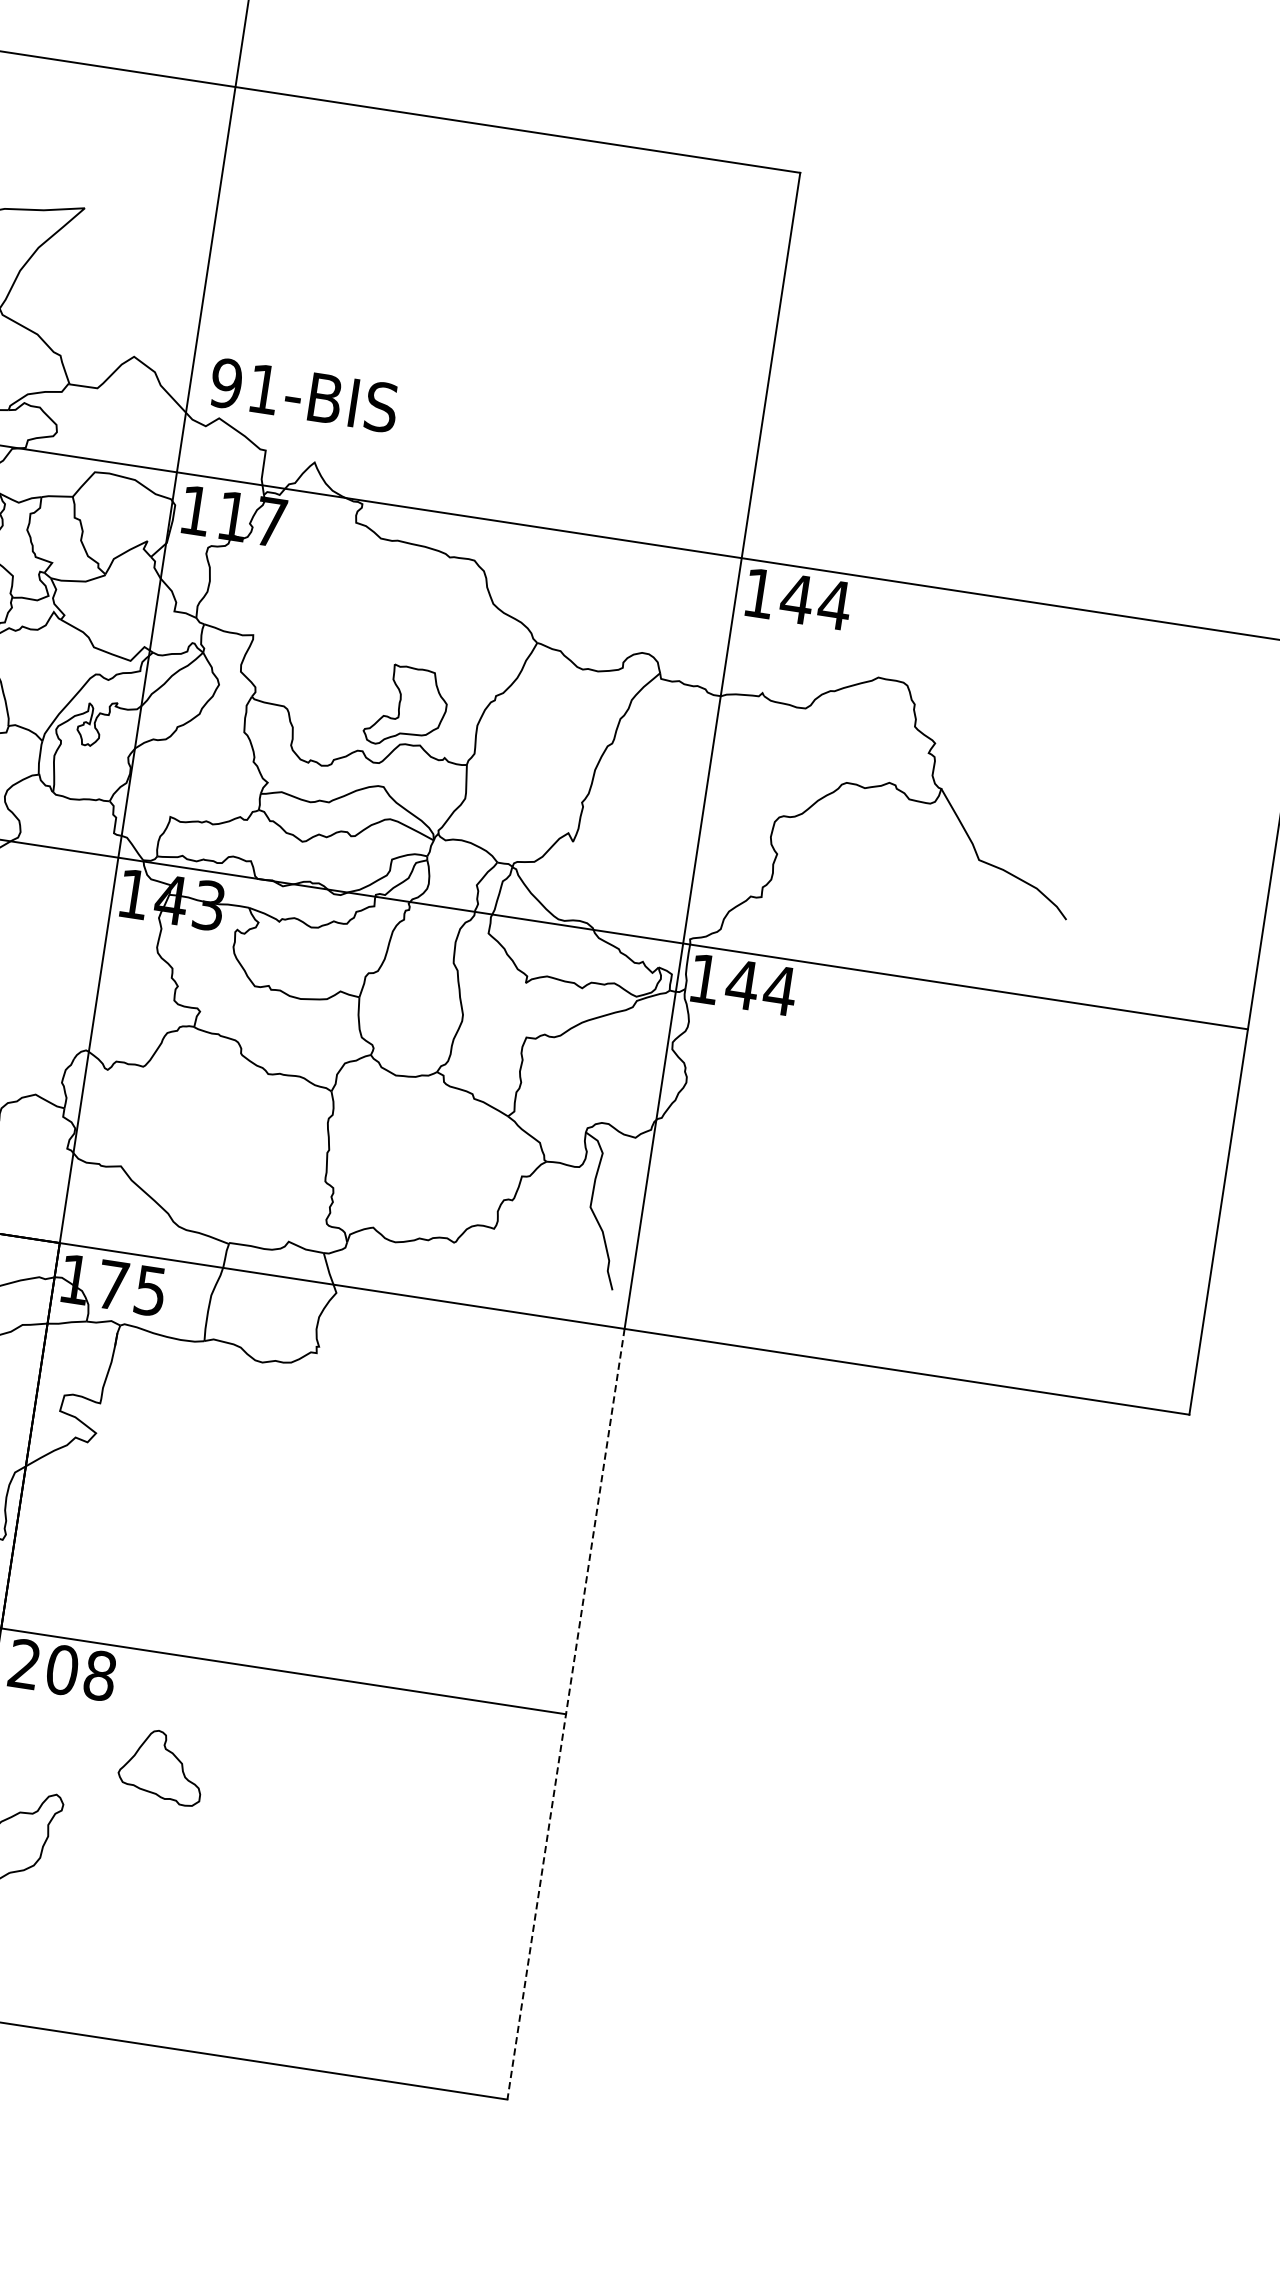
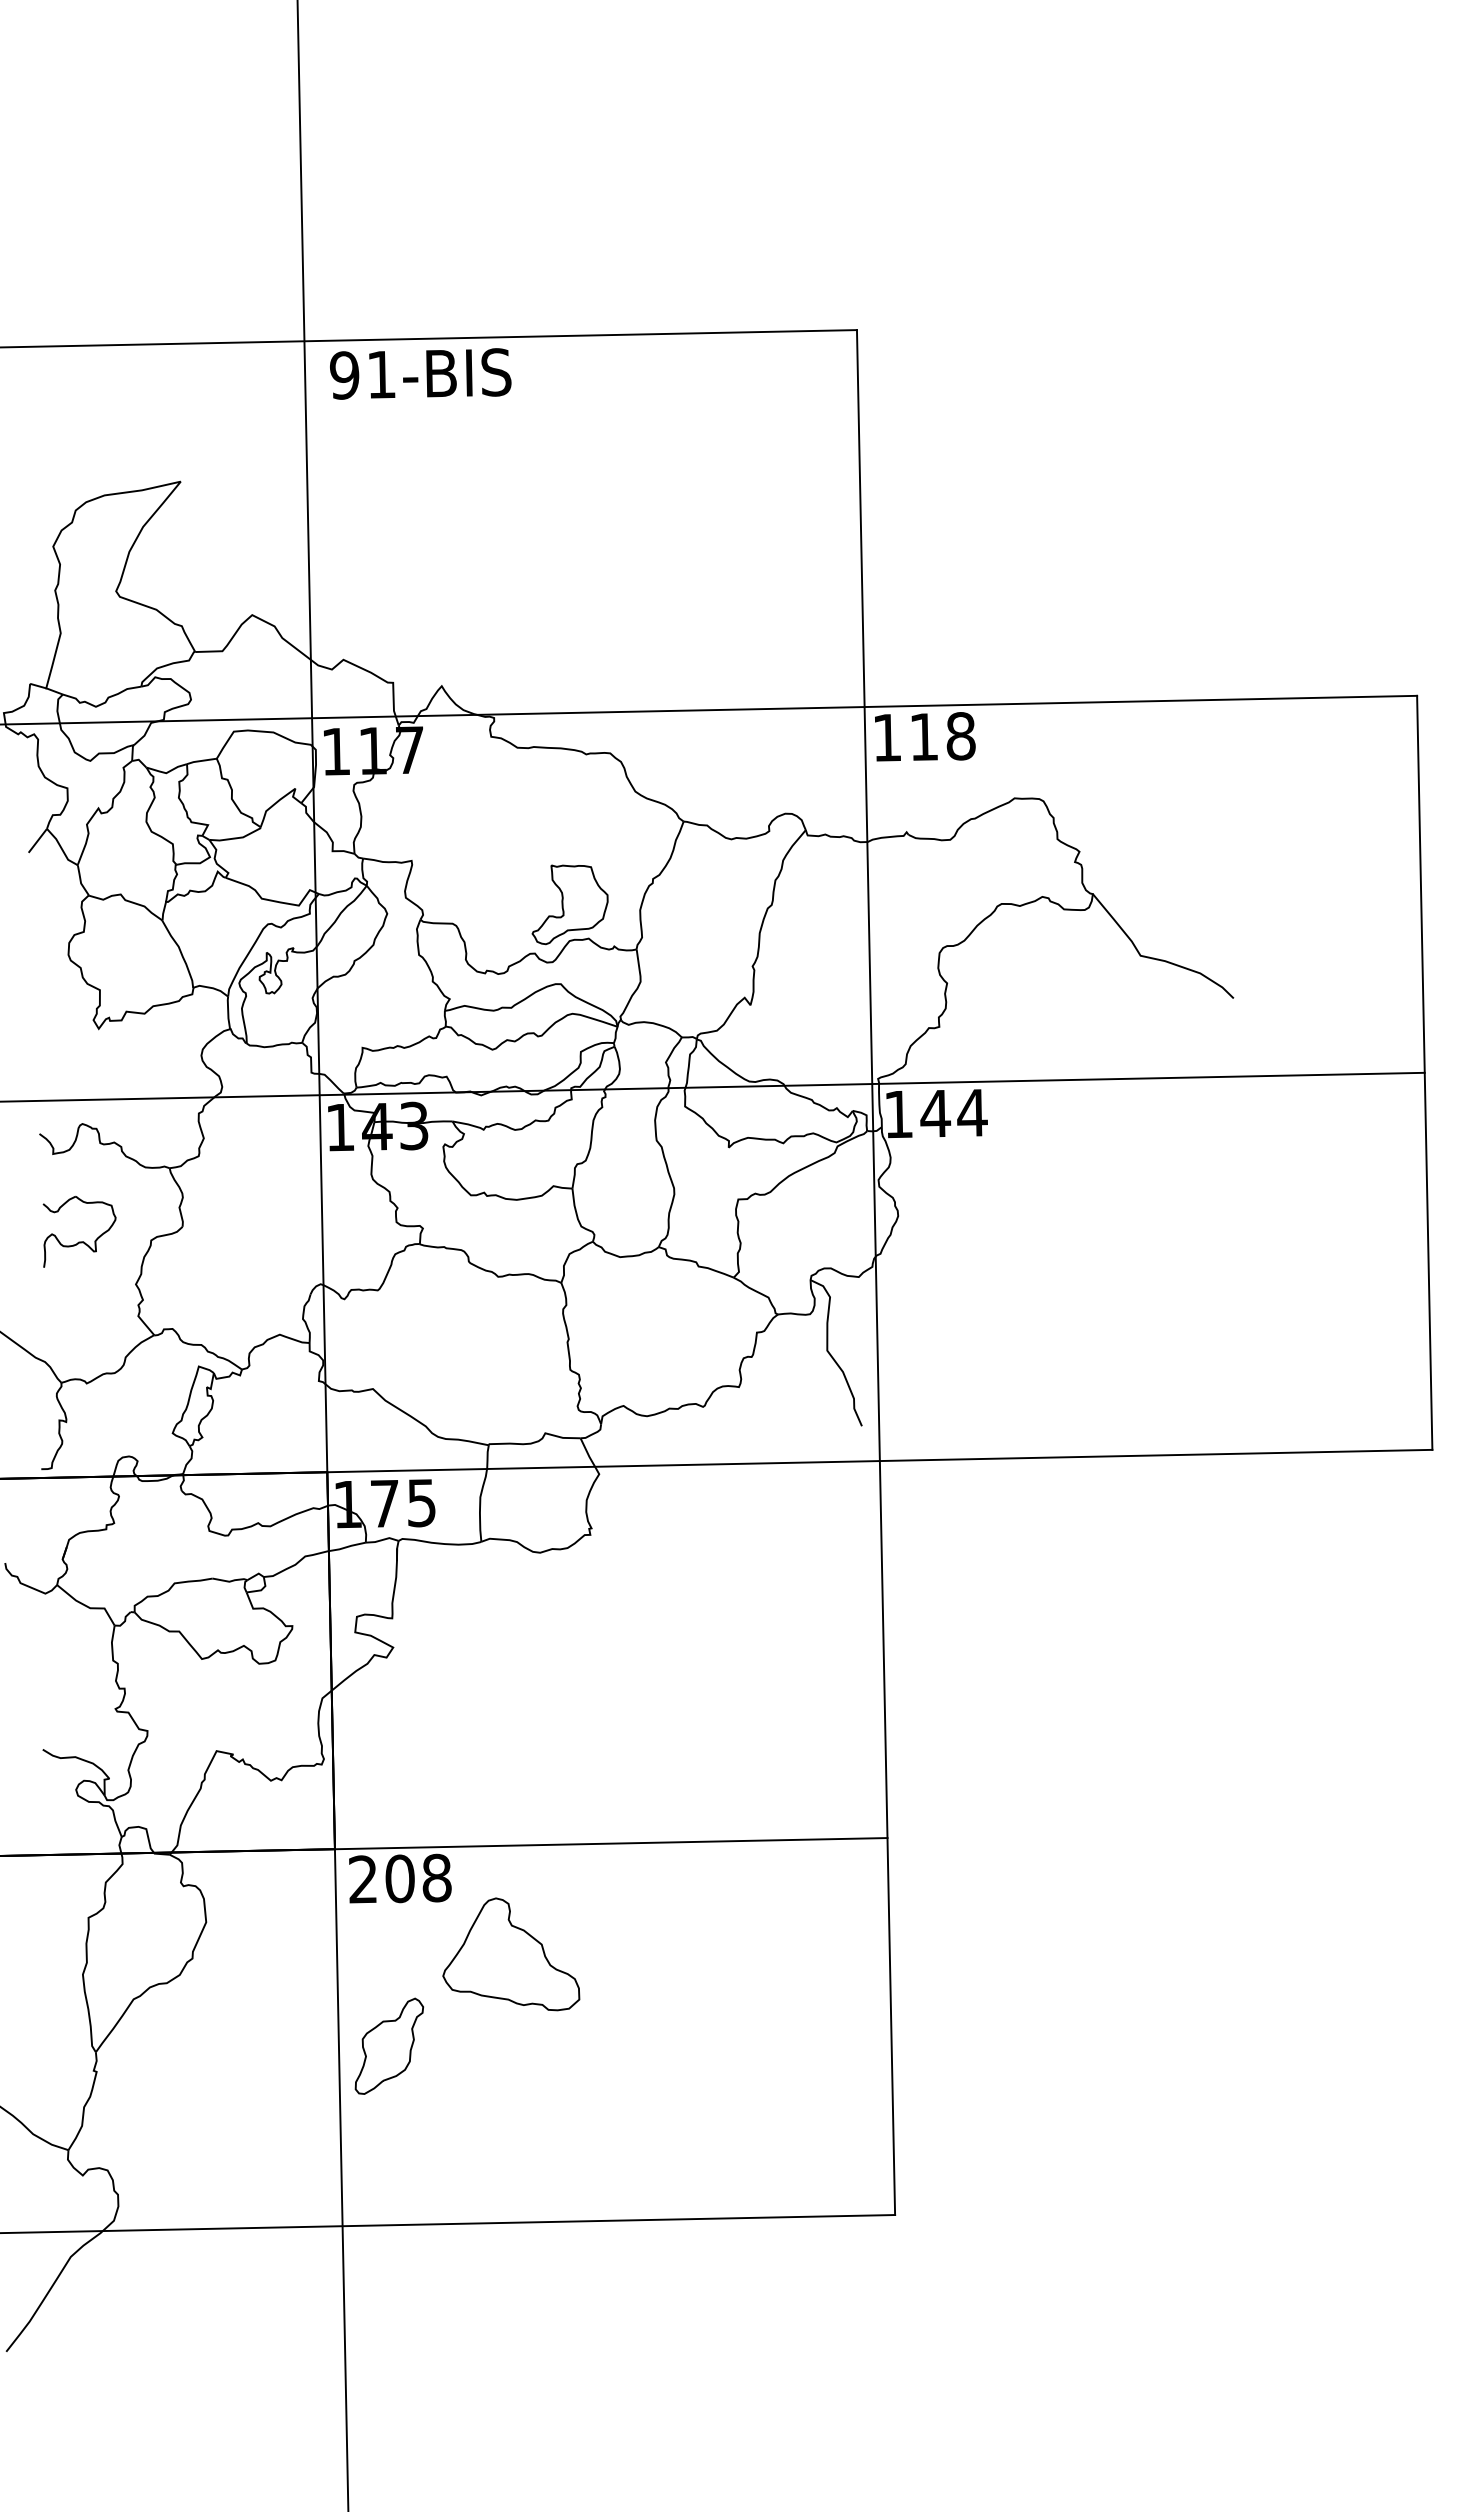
text: (304, 394) -> (420, 373), moved
text: (815, 601) -> (942, 736), 144 -> 118
line: (565, 1714) -> (887, 1838), dashed -> solid
part: (162, 1766) -> (511, 1954), size x1.67

